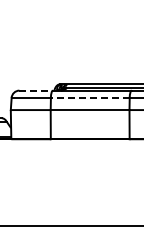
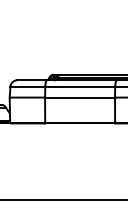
line: (36, 90) -> (32, 80), dashed -> solid
line: (89, 97) -> (79, 86), dashed -> solid

